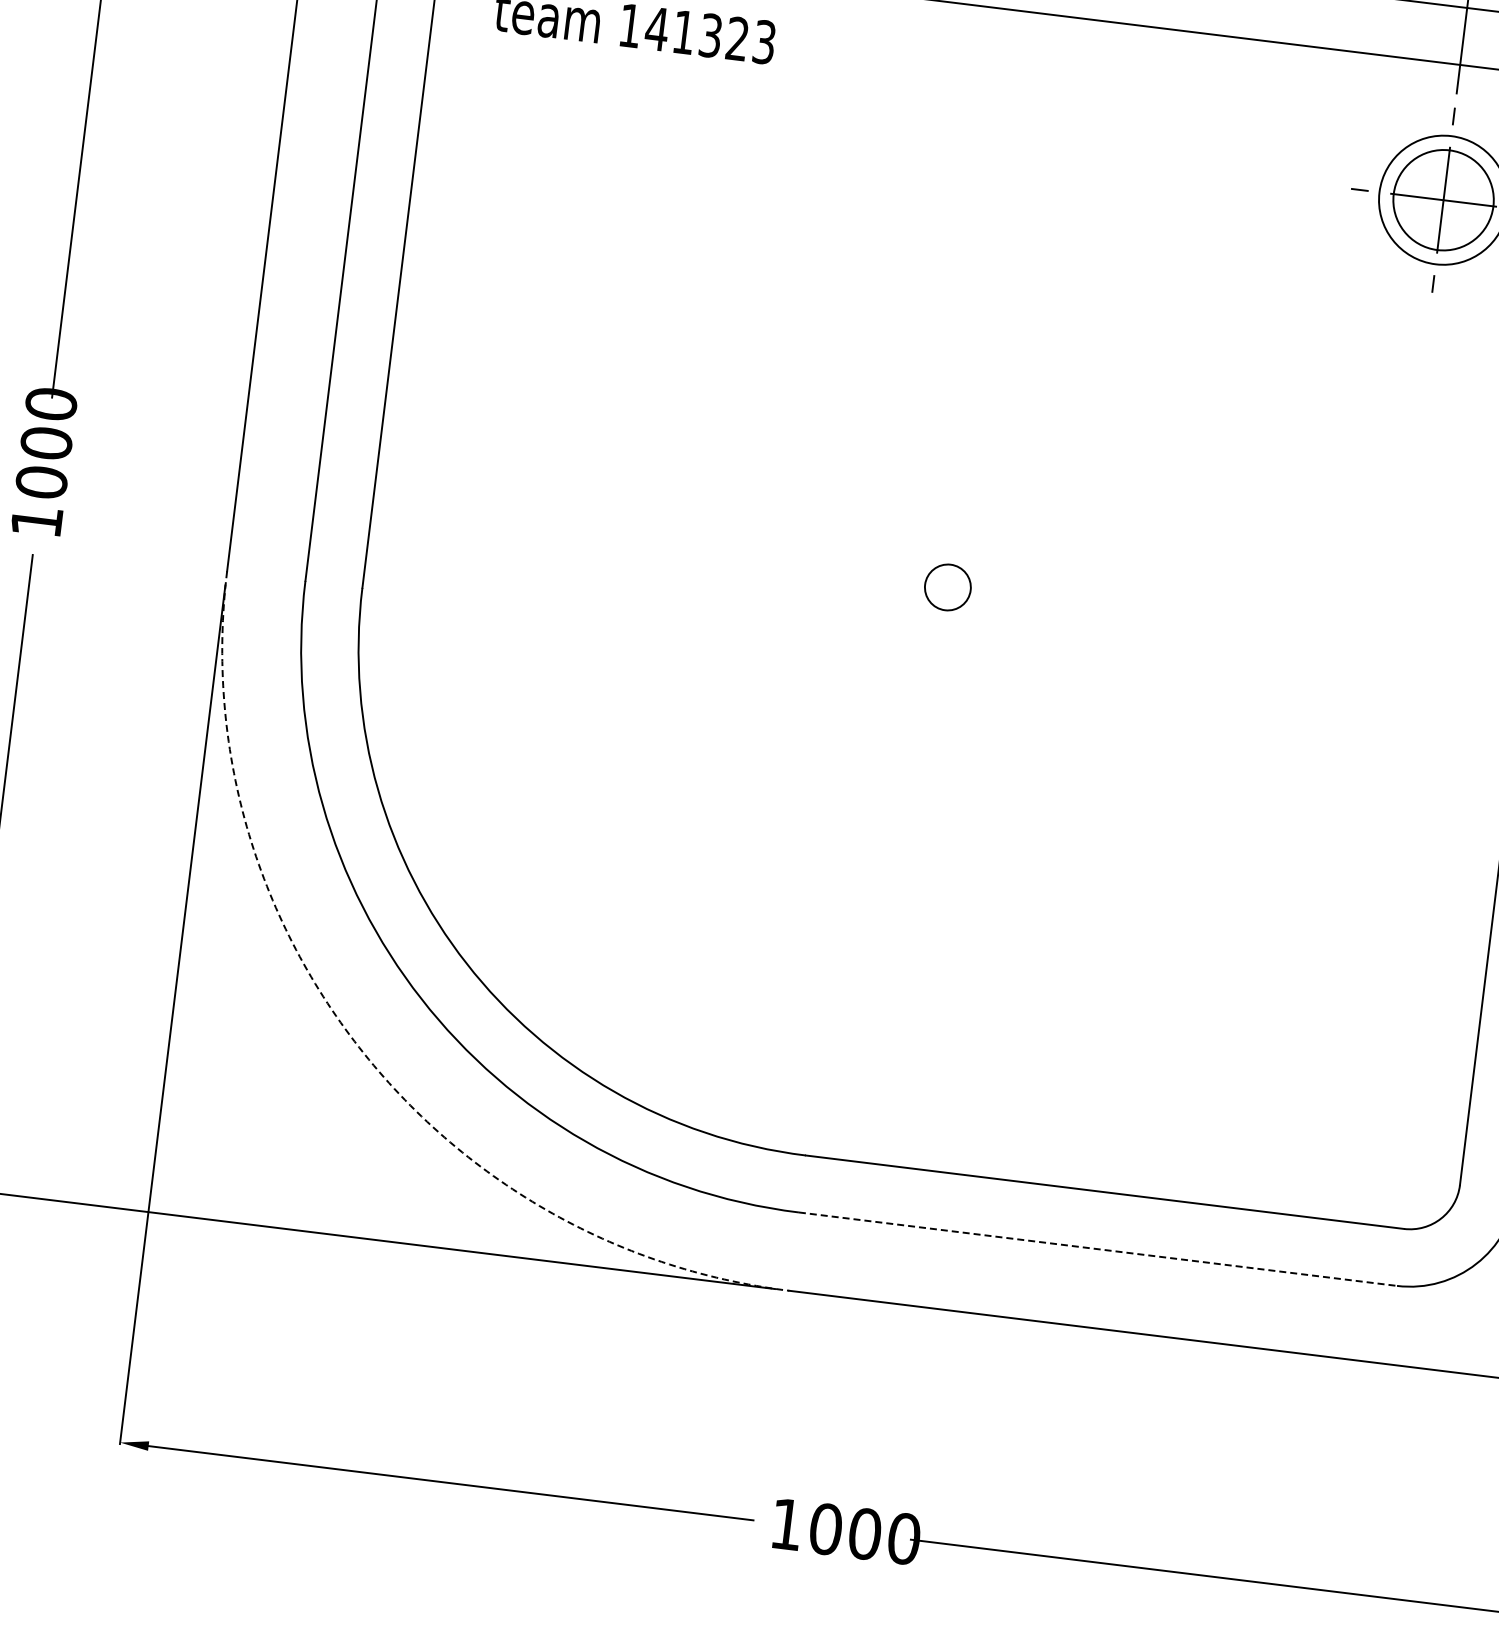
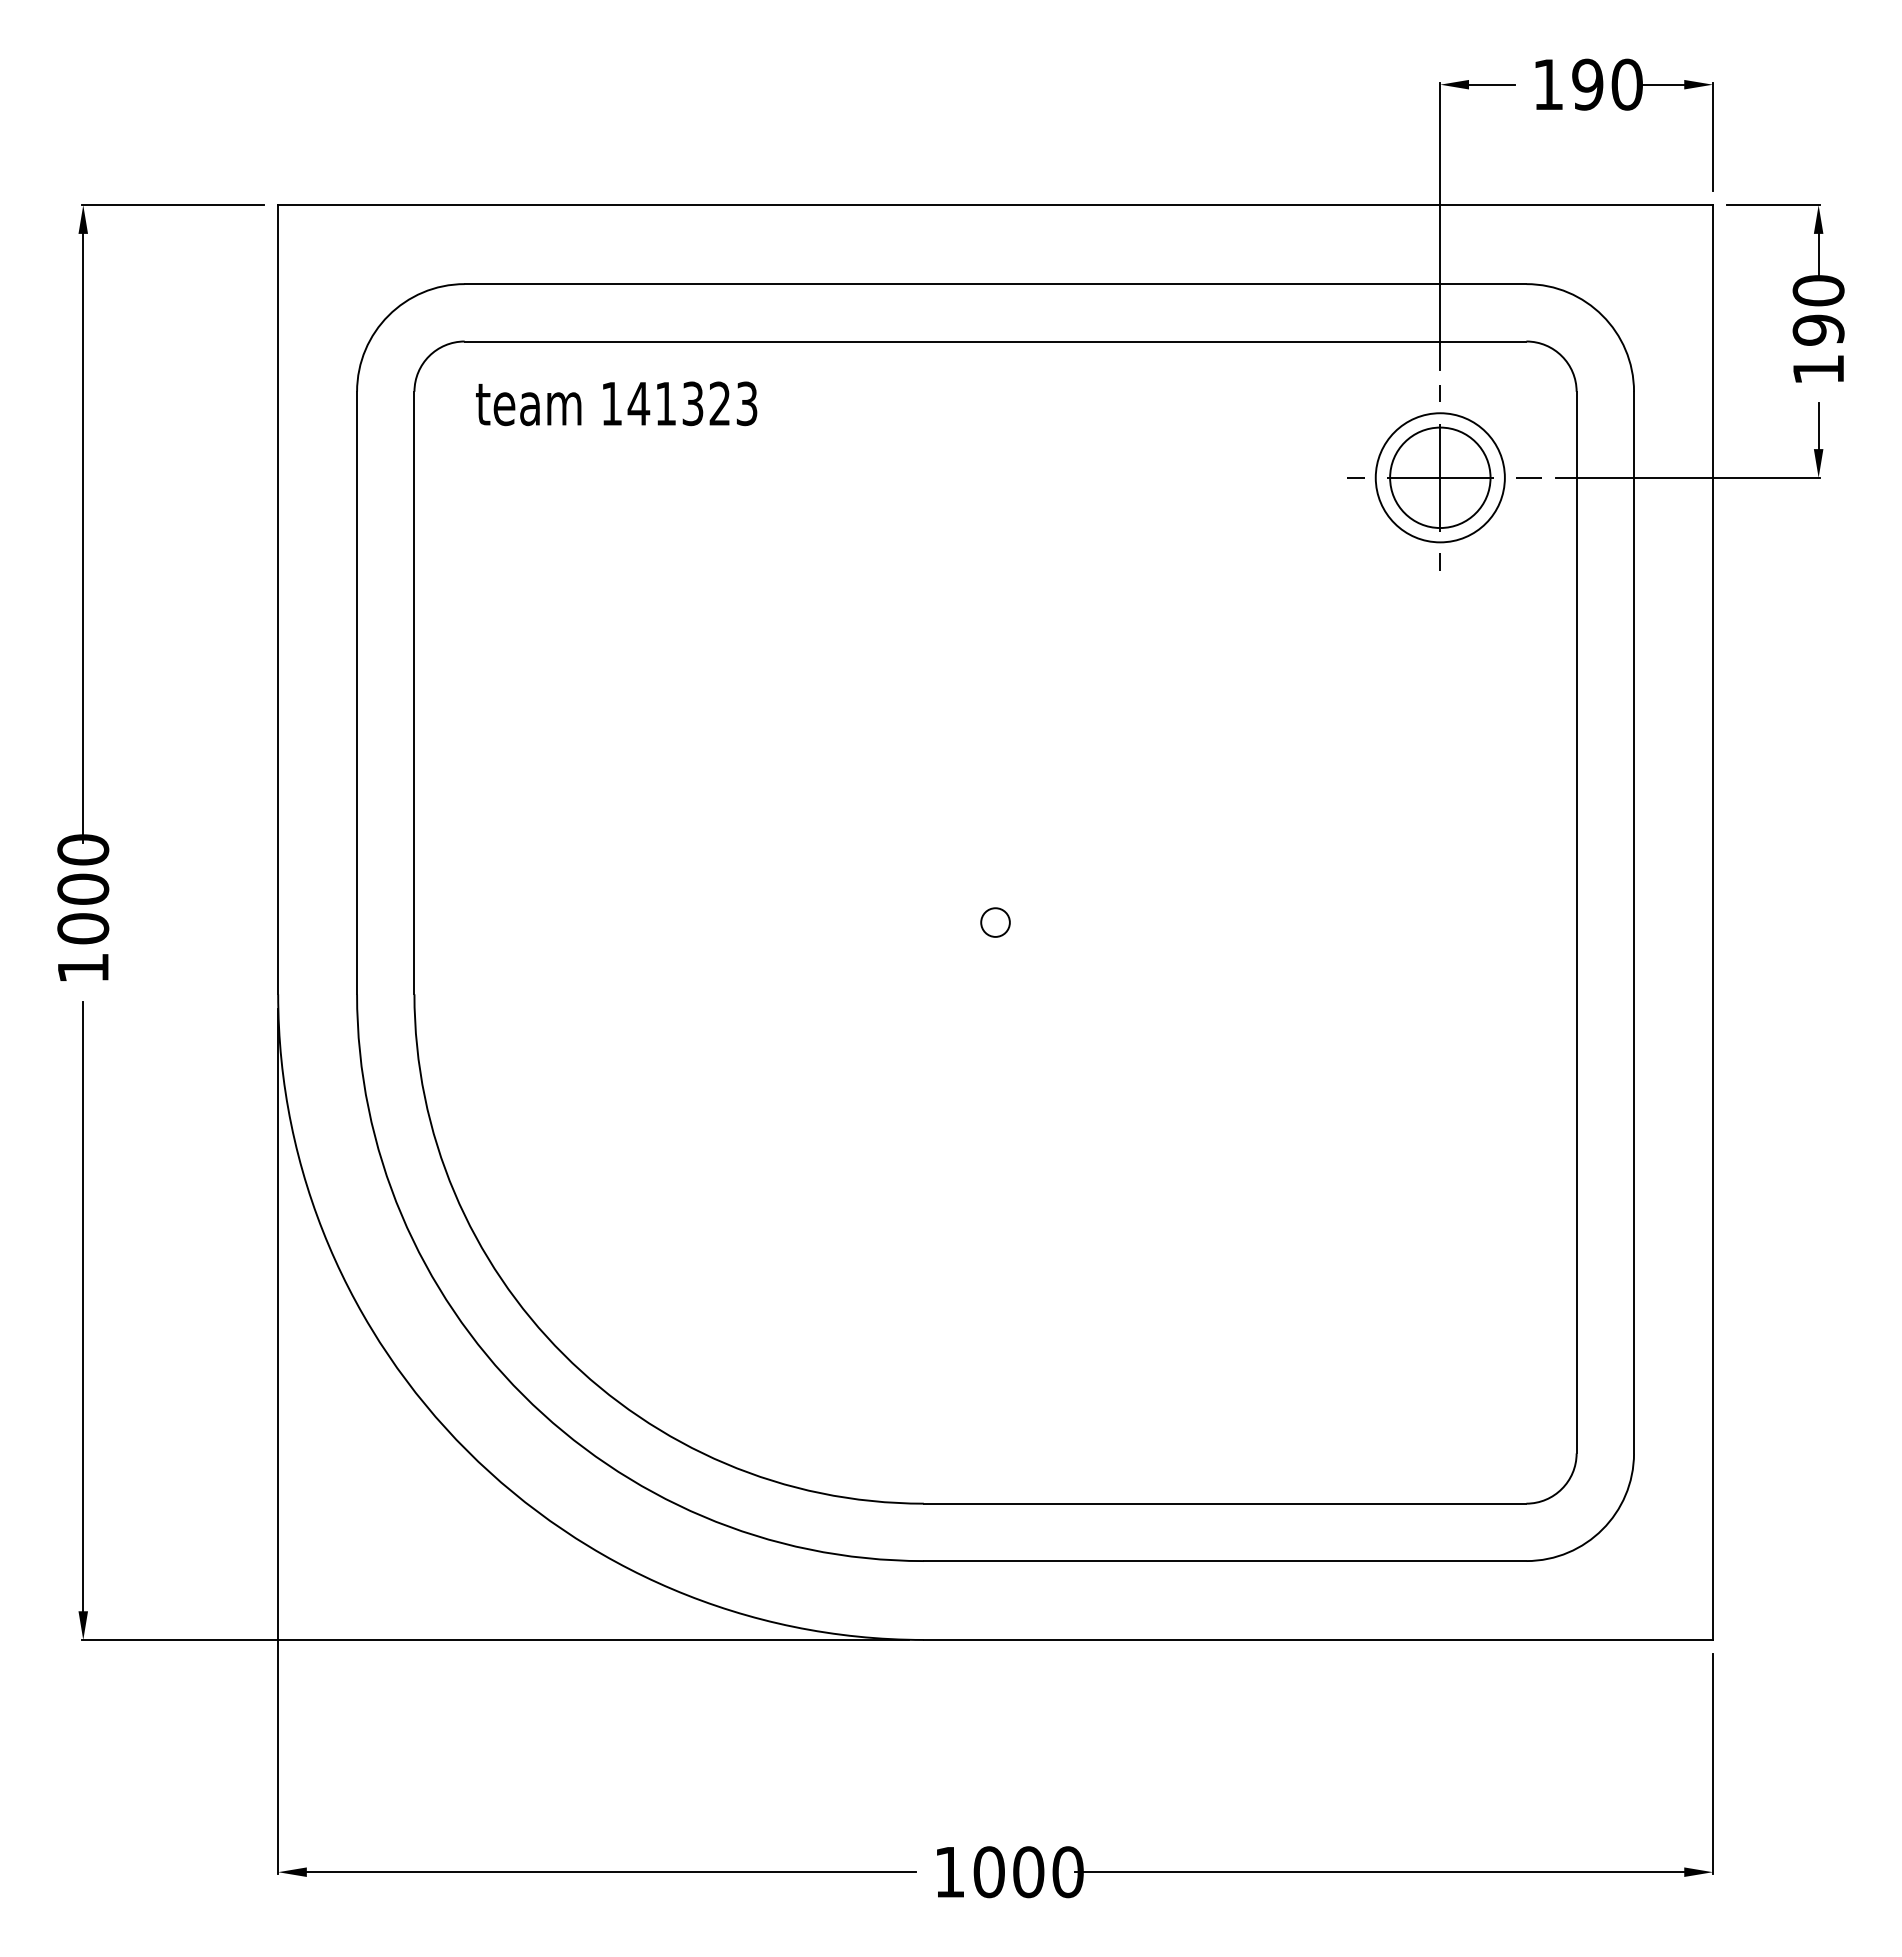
circle: (947, 587) -> (995, 922), size x0.62
arc: (359, 1047) -> (467, 1450), dashed -> solid
line: (1098, 1249) -> (1225, 1561), dashed -> solid

